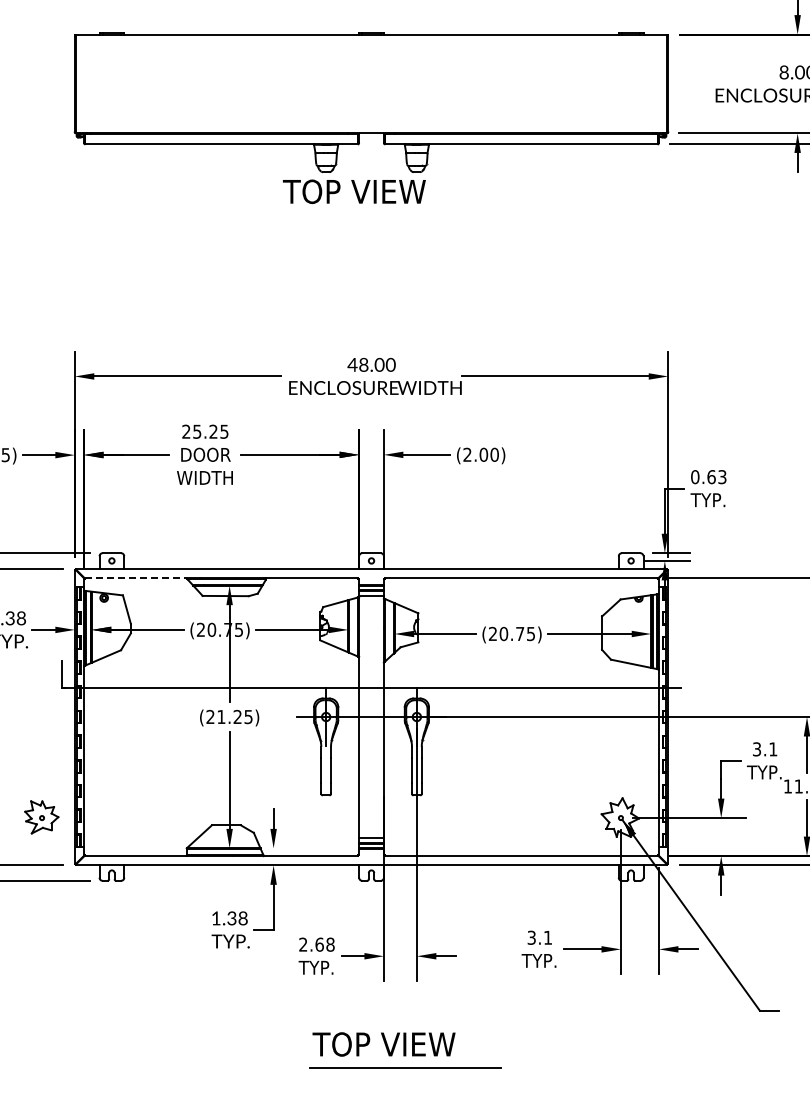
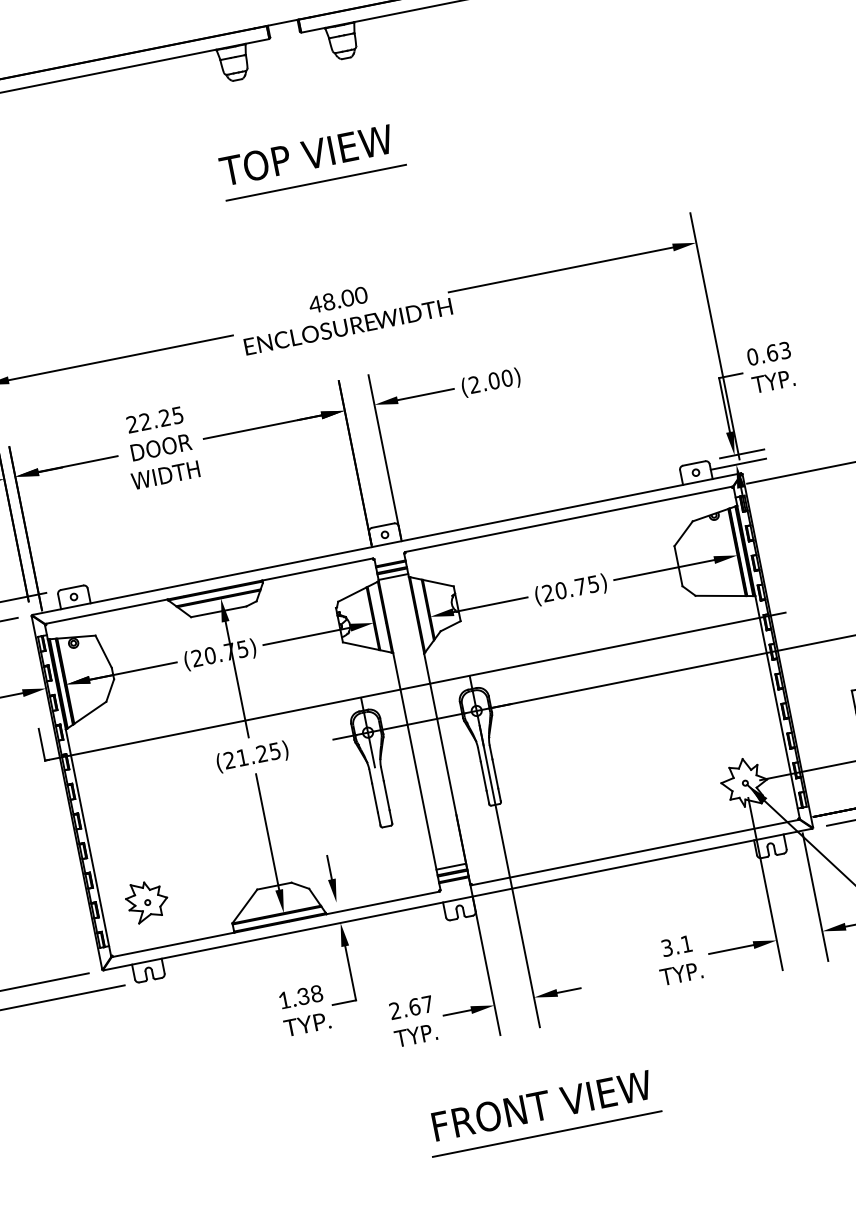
text: (354, 191) -> (306, 155), moved
line: (372, 267) -> (315, 183), added
text: (197, 431) -> (145, 421), 25.25 -> 22.25
line: (135, 577) -> (106, 611), dashed -> solid
part: (41, 817) -> (146, 902), moved
text: (330, 944) -> (427, 1004), 2.68 -> 2.67
text: (404, 1044) -> (540, 1106), TOP VIEW -> FRONT VIEW

